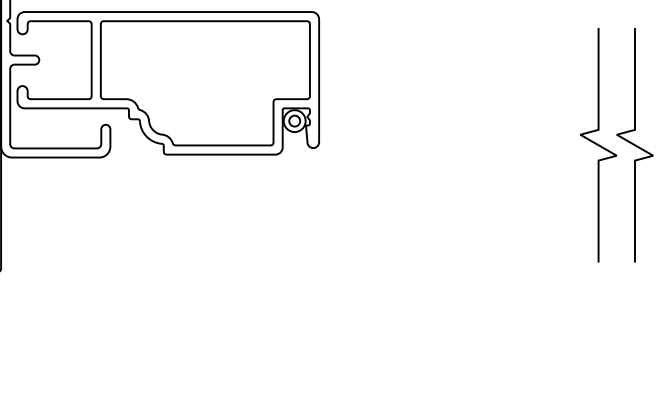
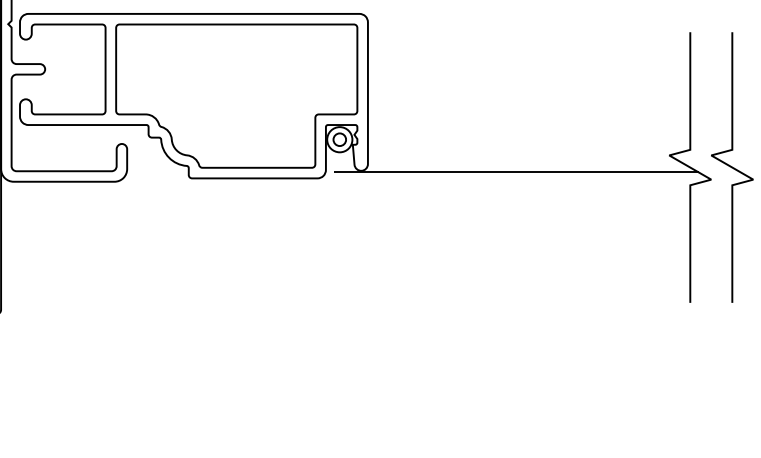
line: (447, 149) -> (516, 172), added

